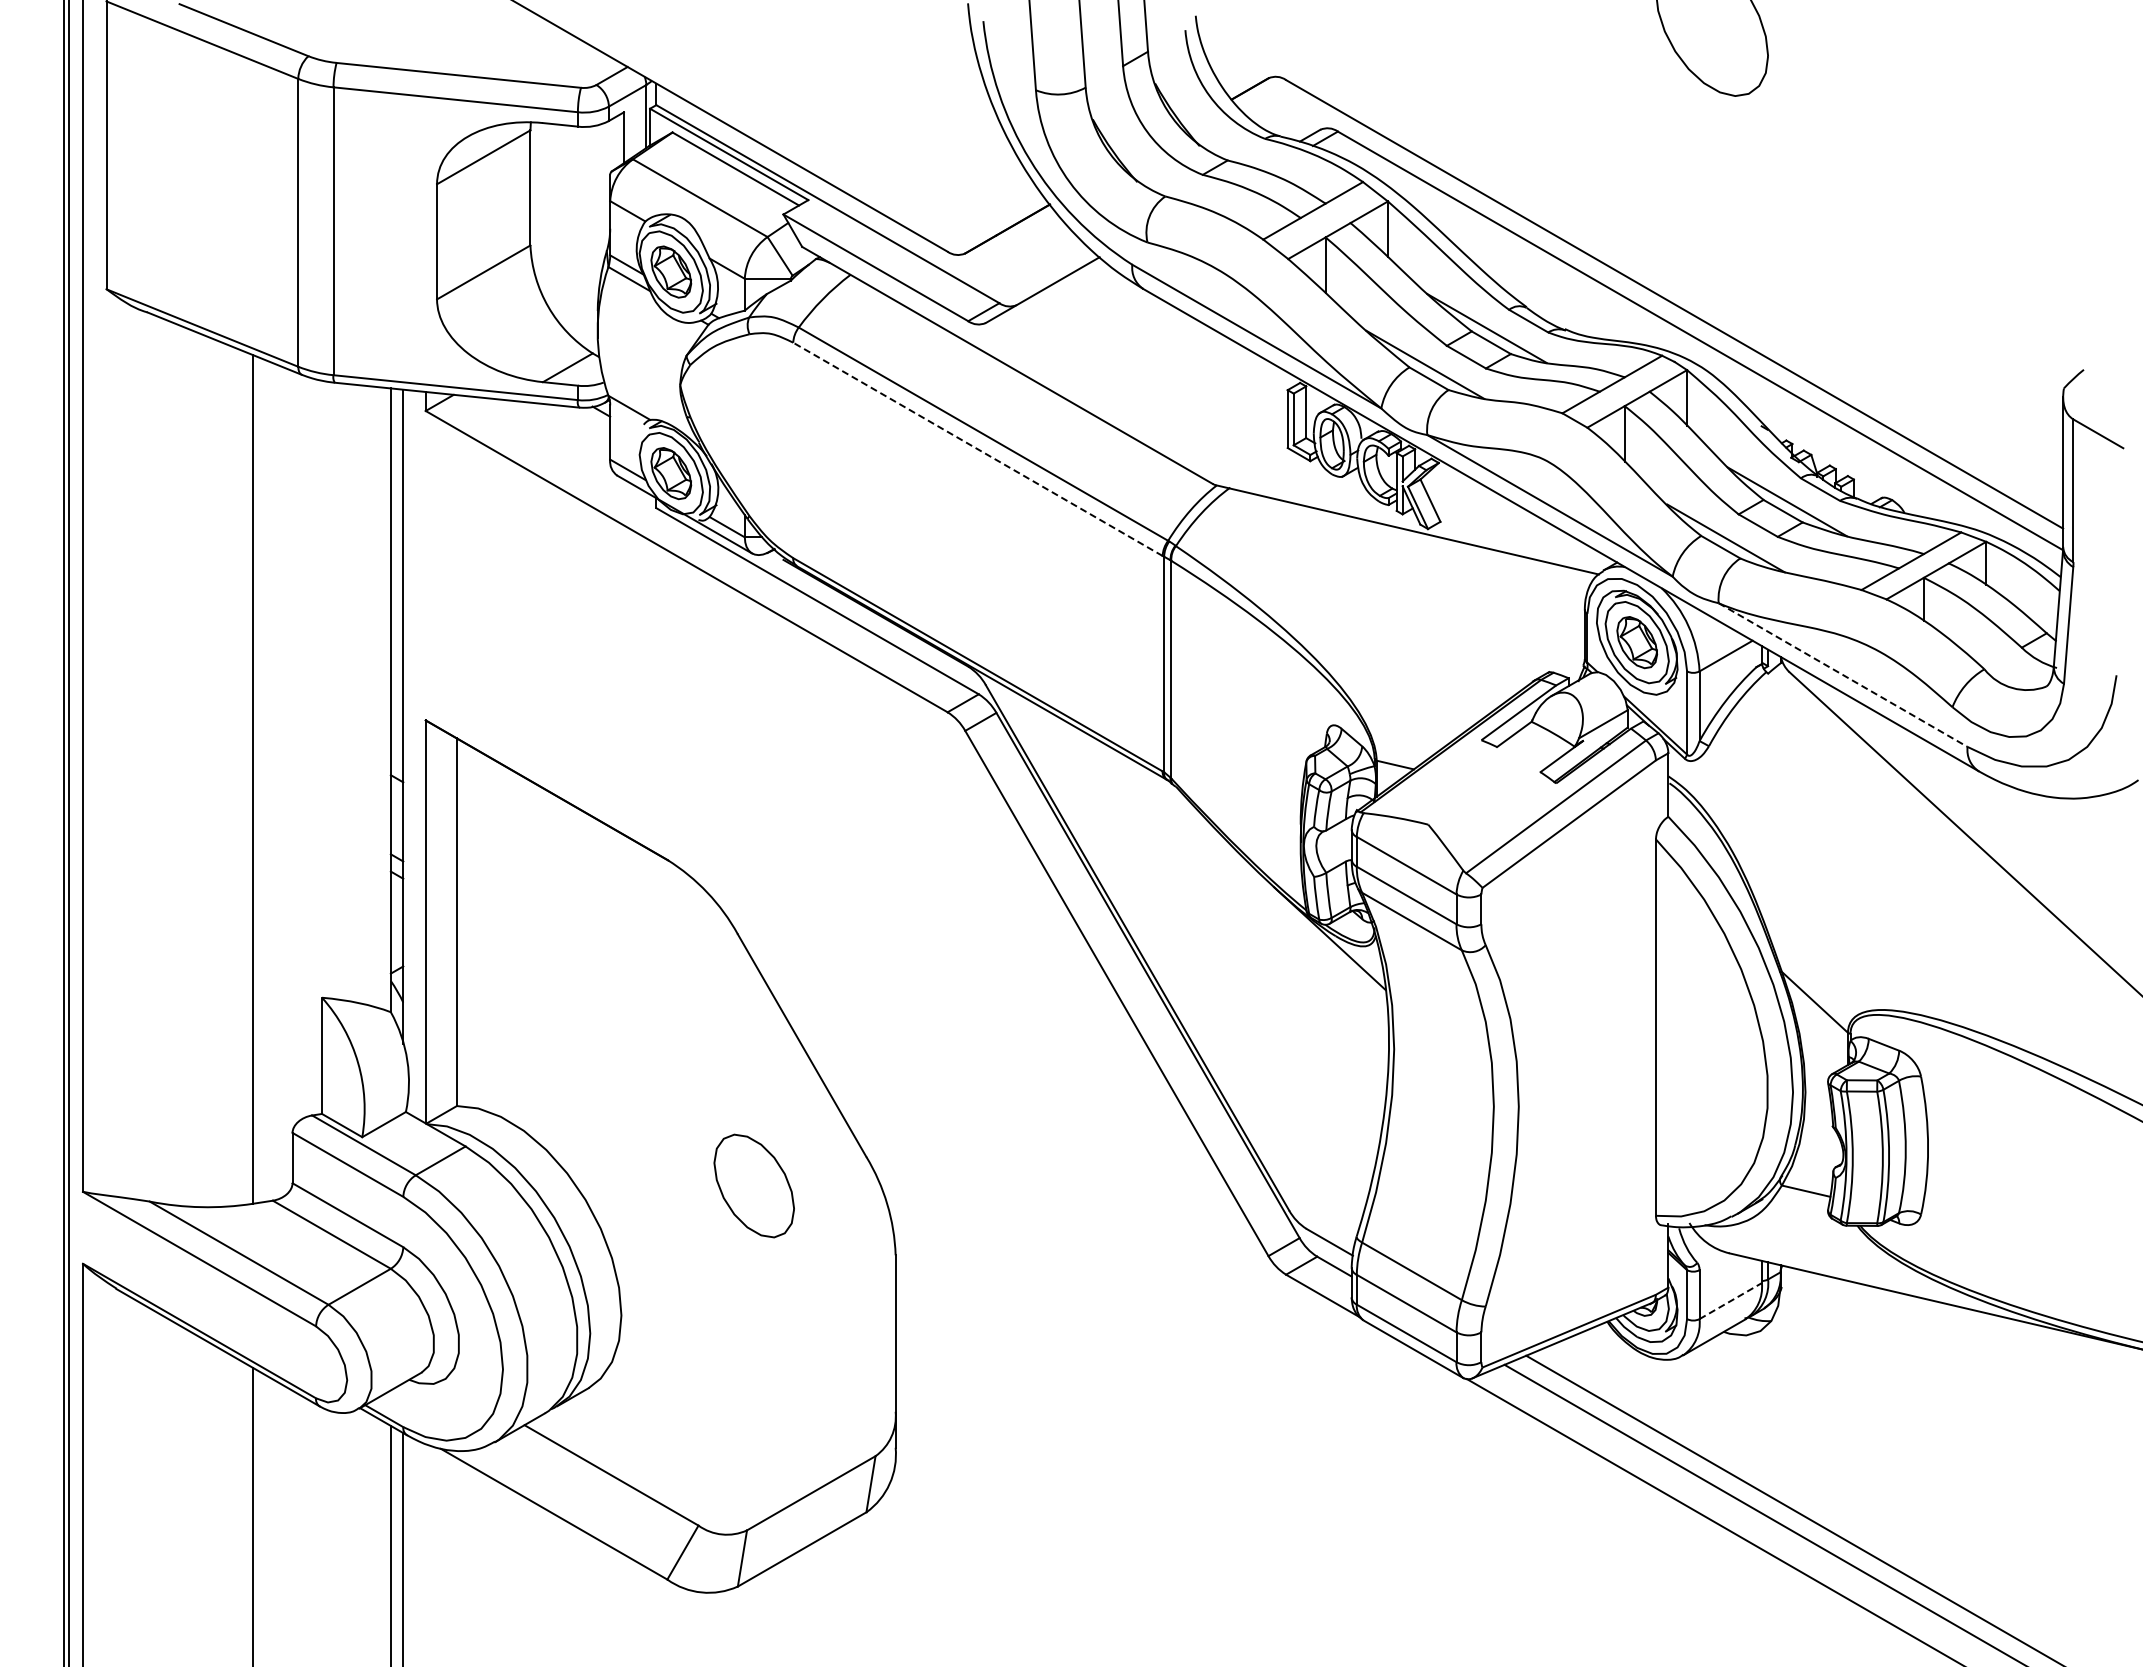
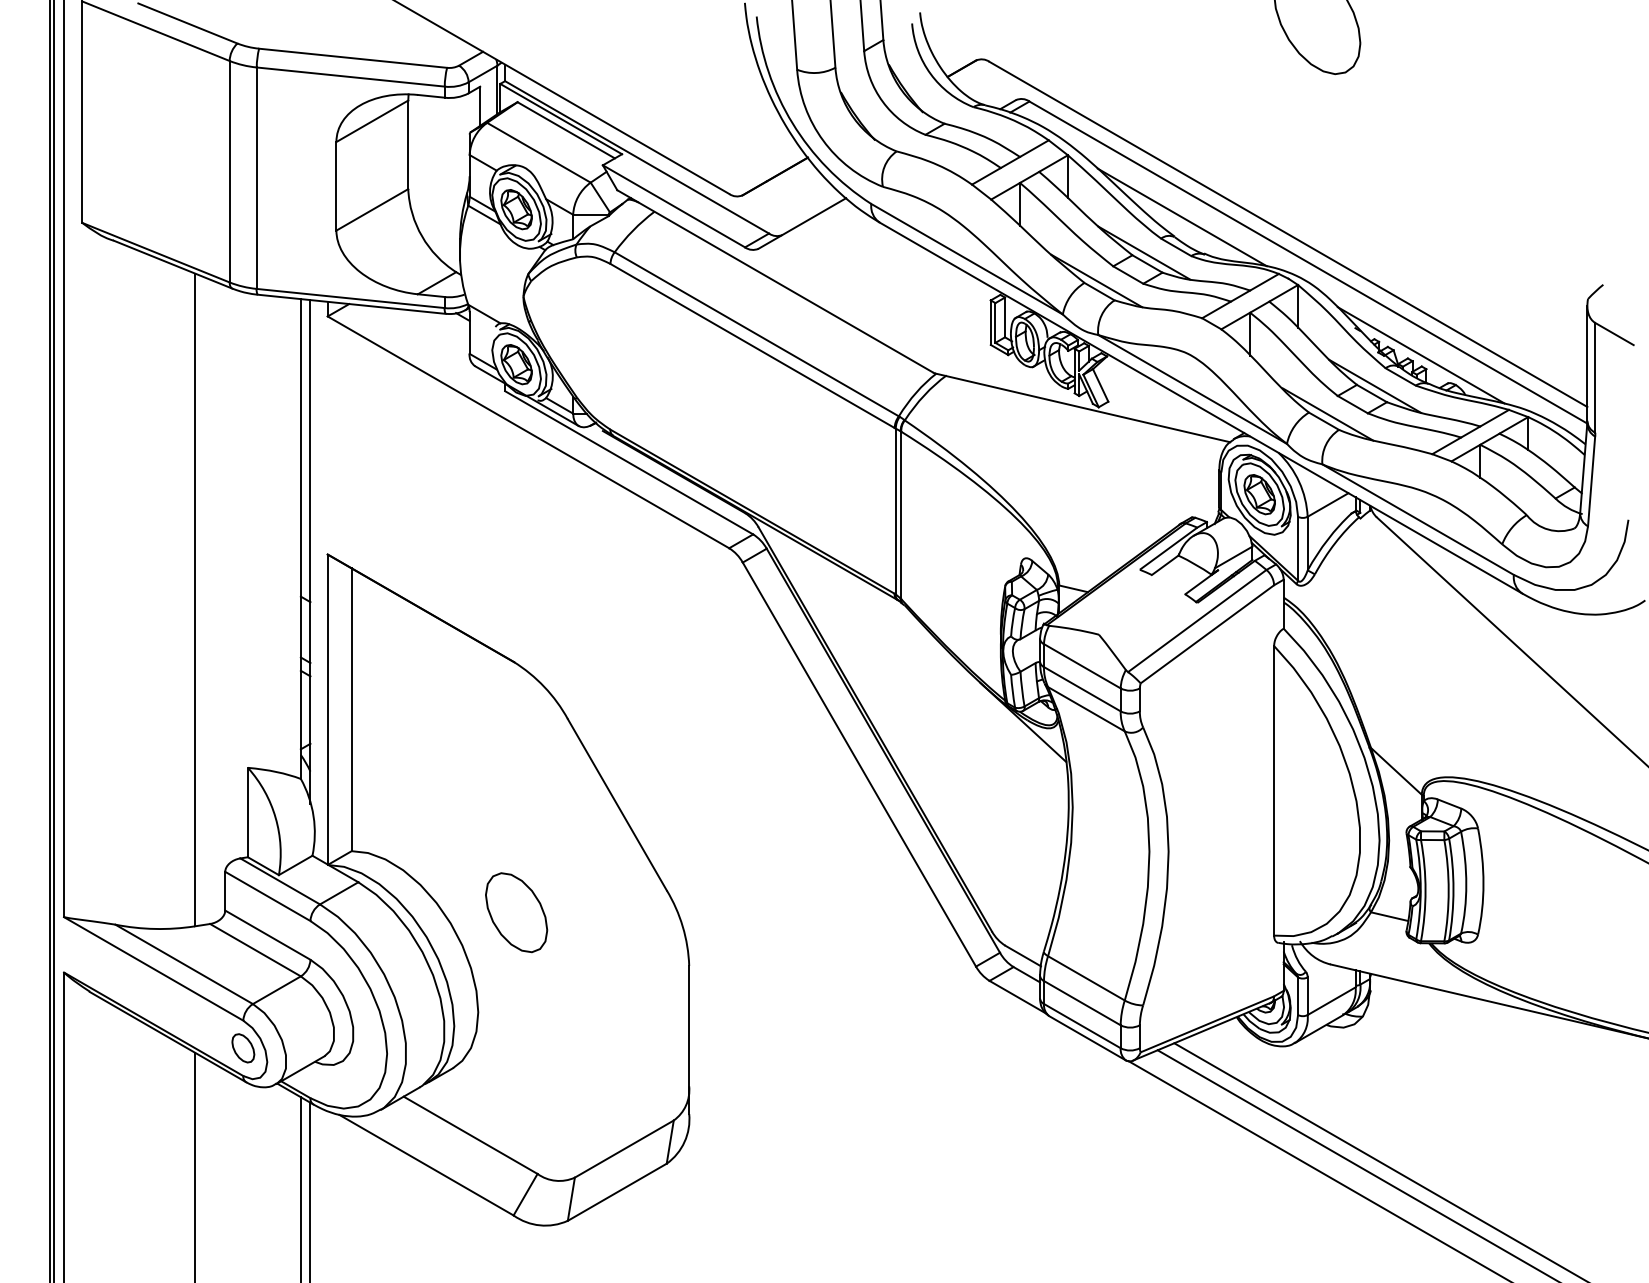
line: (1536, 281) -> (1182, 216), added
line: (977, 449) -> (752, 346), dashed -> solid
line: (1846, 461) -> (1420, 355), added
line: (1843, 675) -> (1418, 519), dashed -> solid
part: (753, 1185) -> (516, 912), moved
line: (1730, 1301) -> (1331, 1001), dashed -> solid
part: (315, 1362) -> (242, 1048), added

